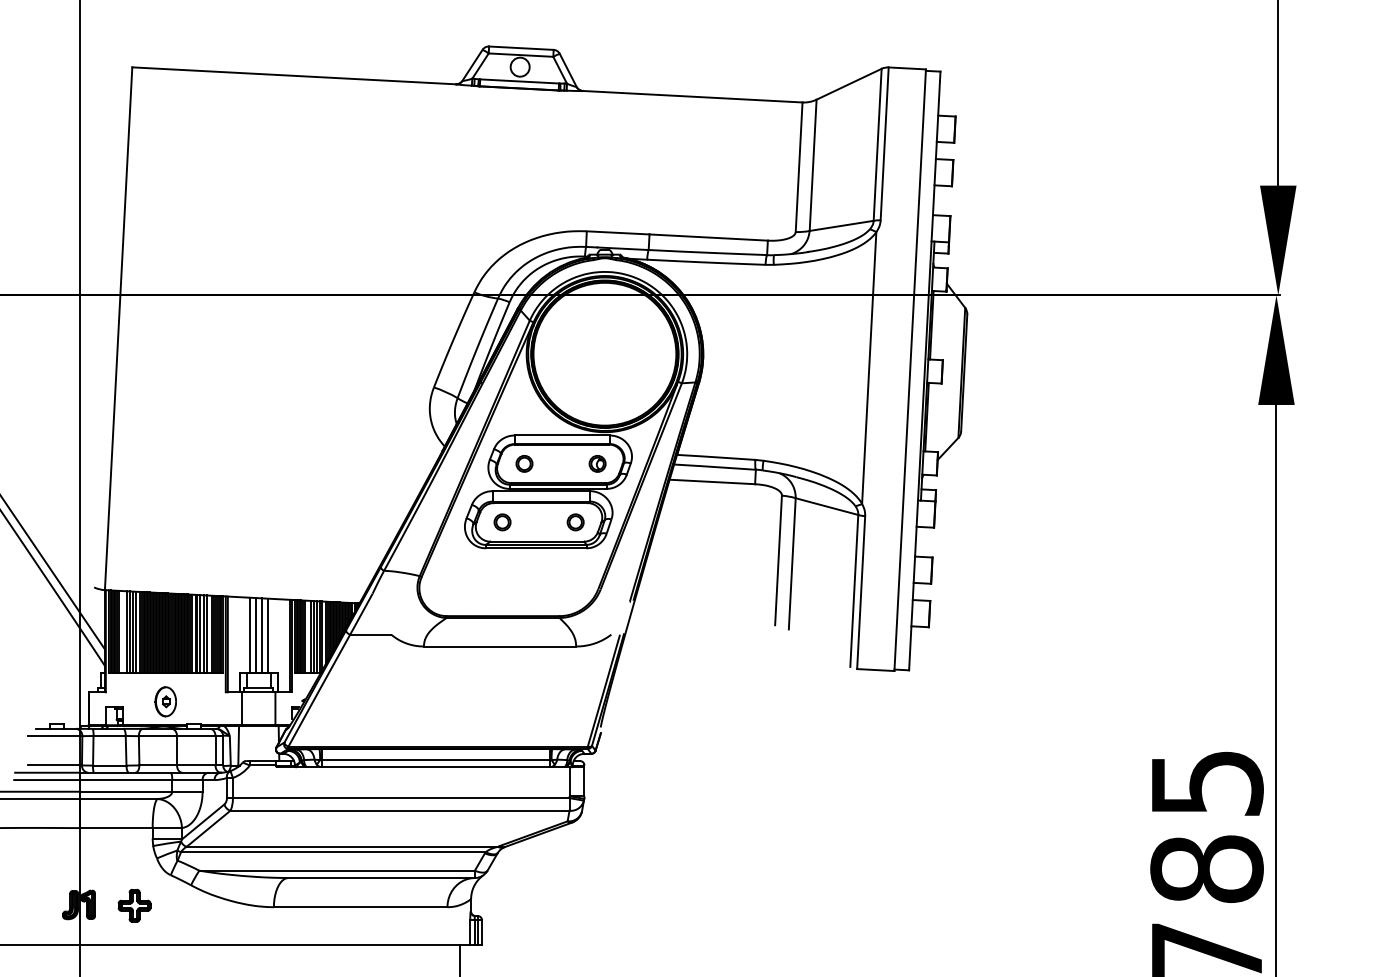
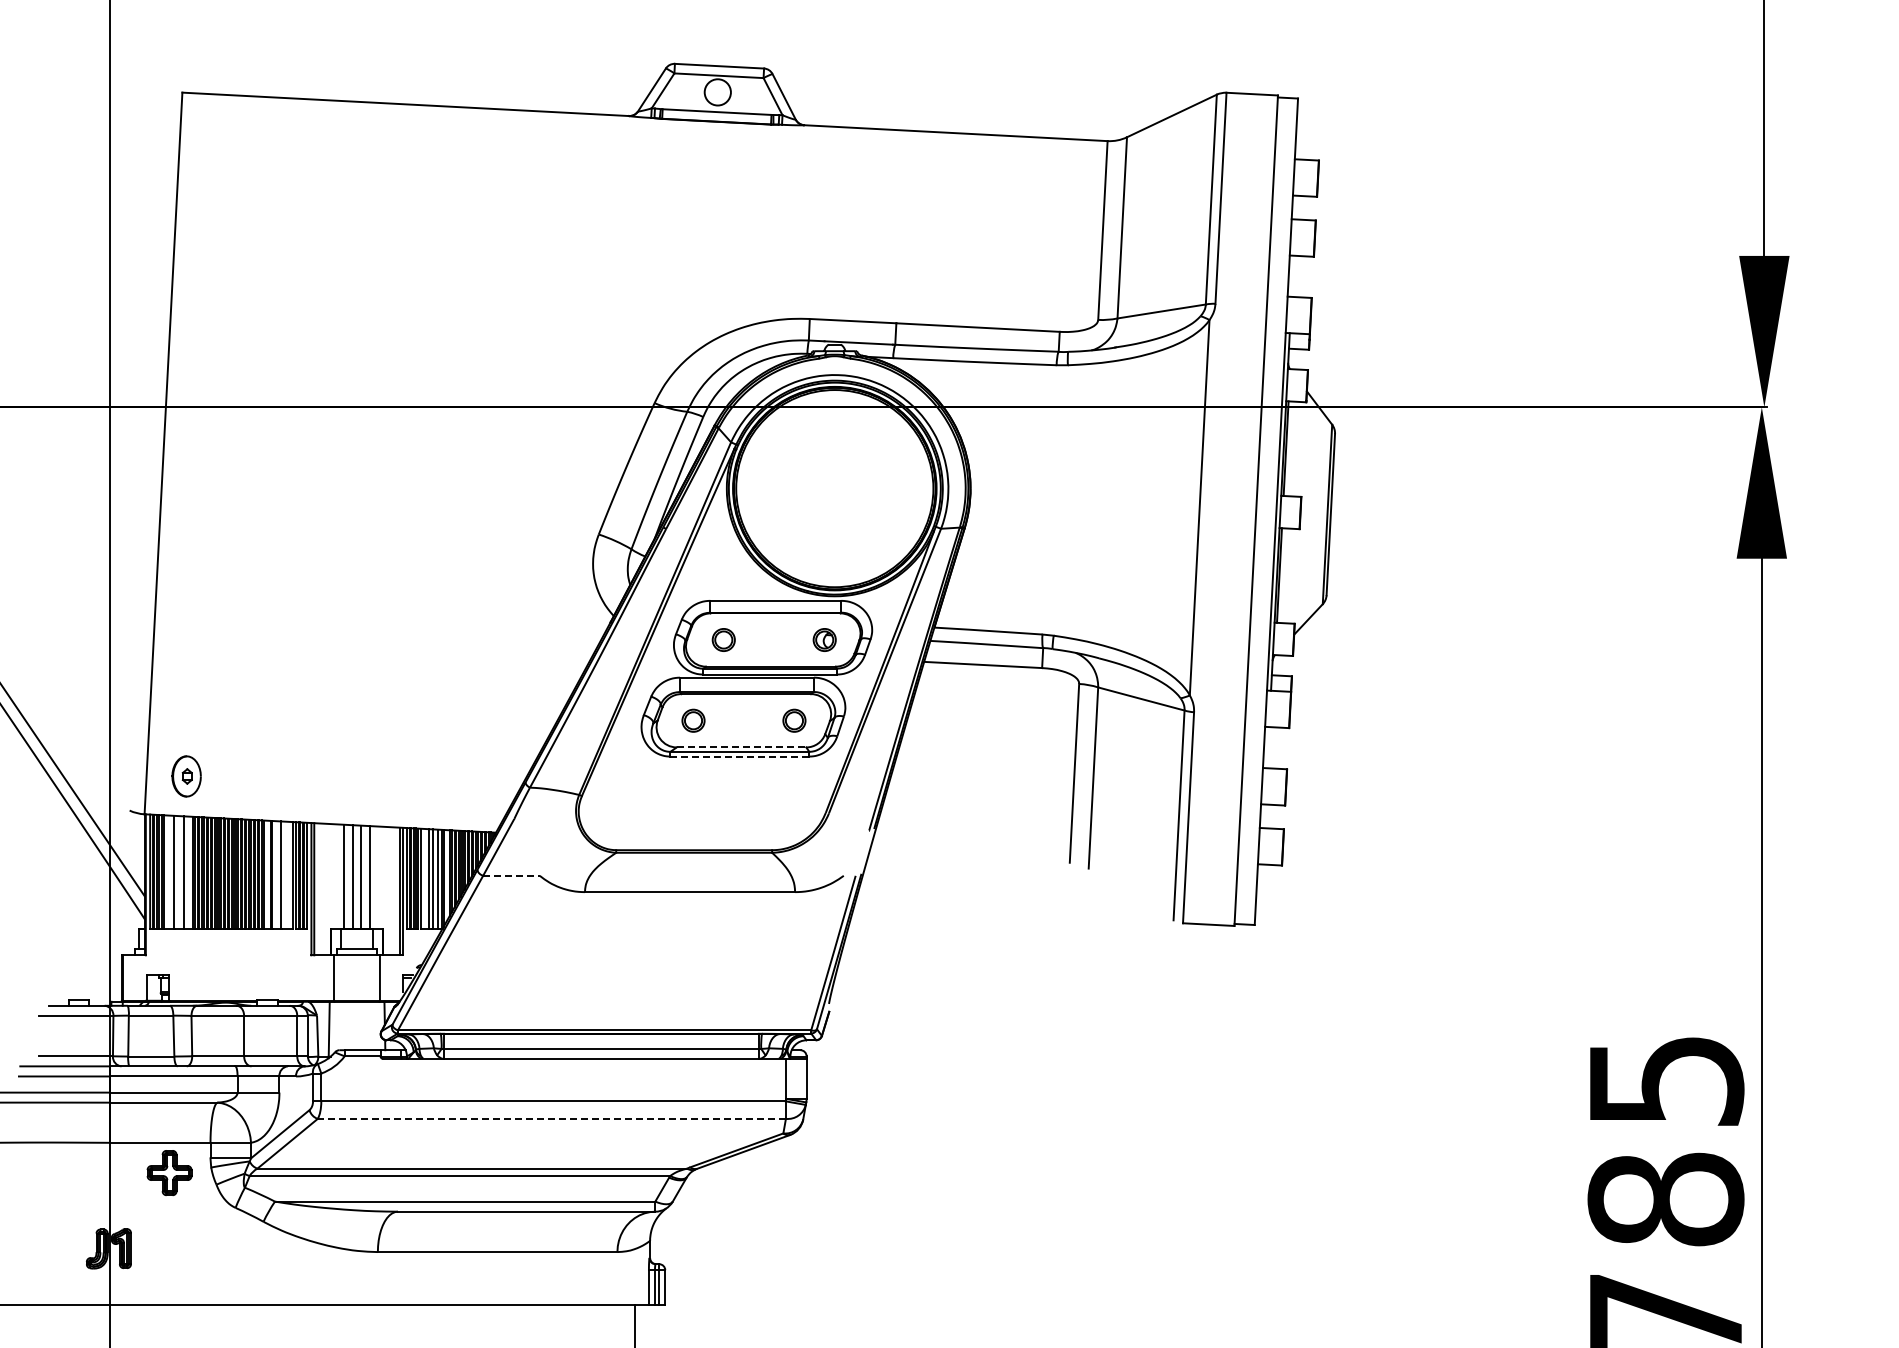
line: (537, 541) -> (741, 747), solid -> dashed
line: (535, 548) -> (739, 756), solid -> dashed
line: (129, 632) -> (178, 872), removed
line: (136, 632) -> (187, 872), removed
line: (200, 633) -> (276, 874), removed
line: (206, 633) -> (285, 874), removed
line: (370, 634) -> (511, 875), solid -> dashed
part: (165, 701) -> (186, 776), moved
line: (399, 810) -> (551, 1118), solid -> dashed
part: (134, 906) -> (169, 1173), moved

